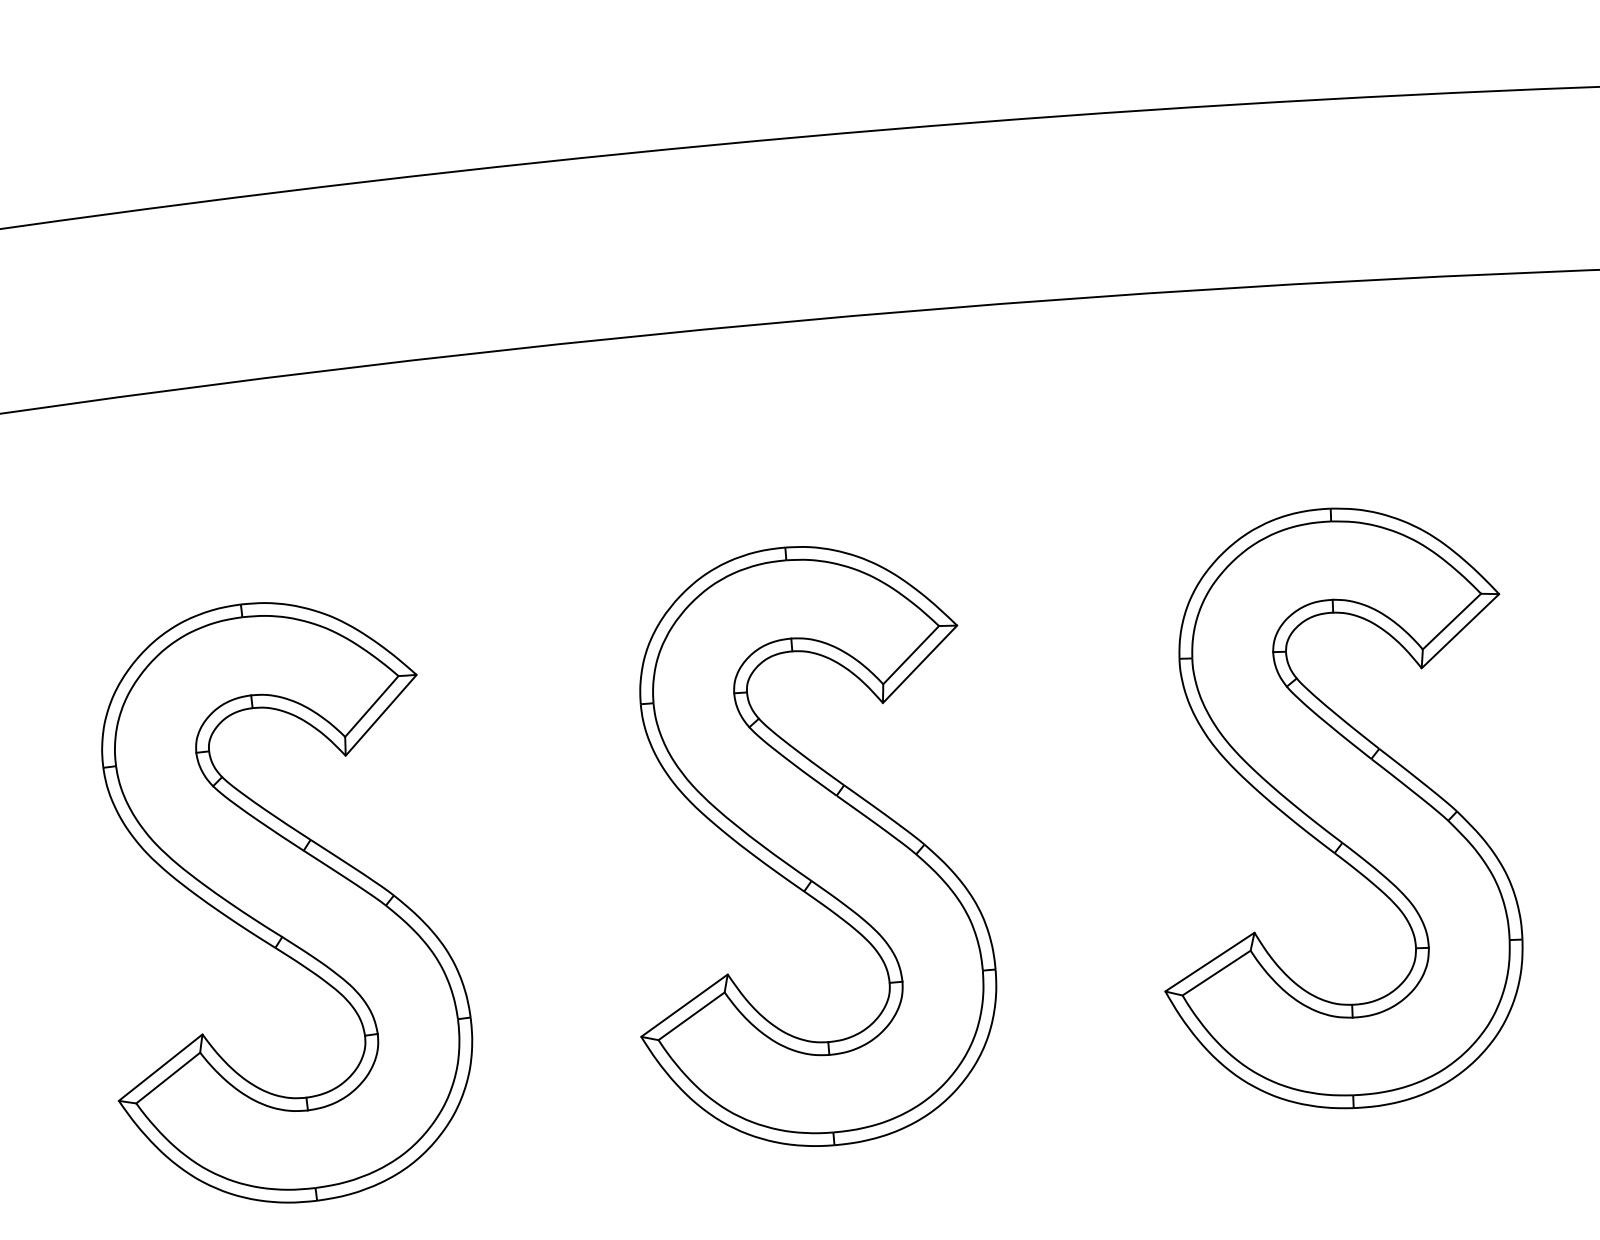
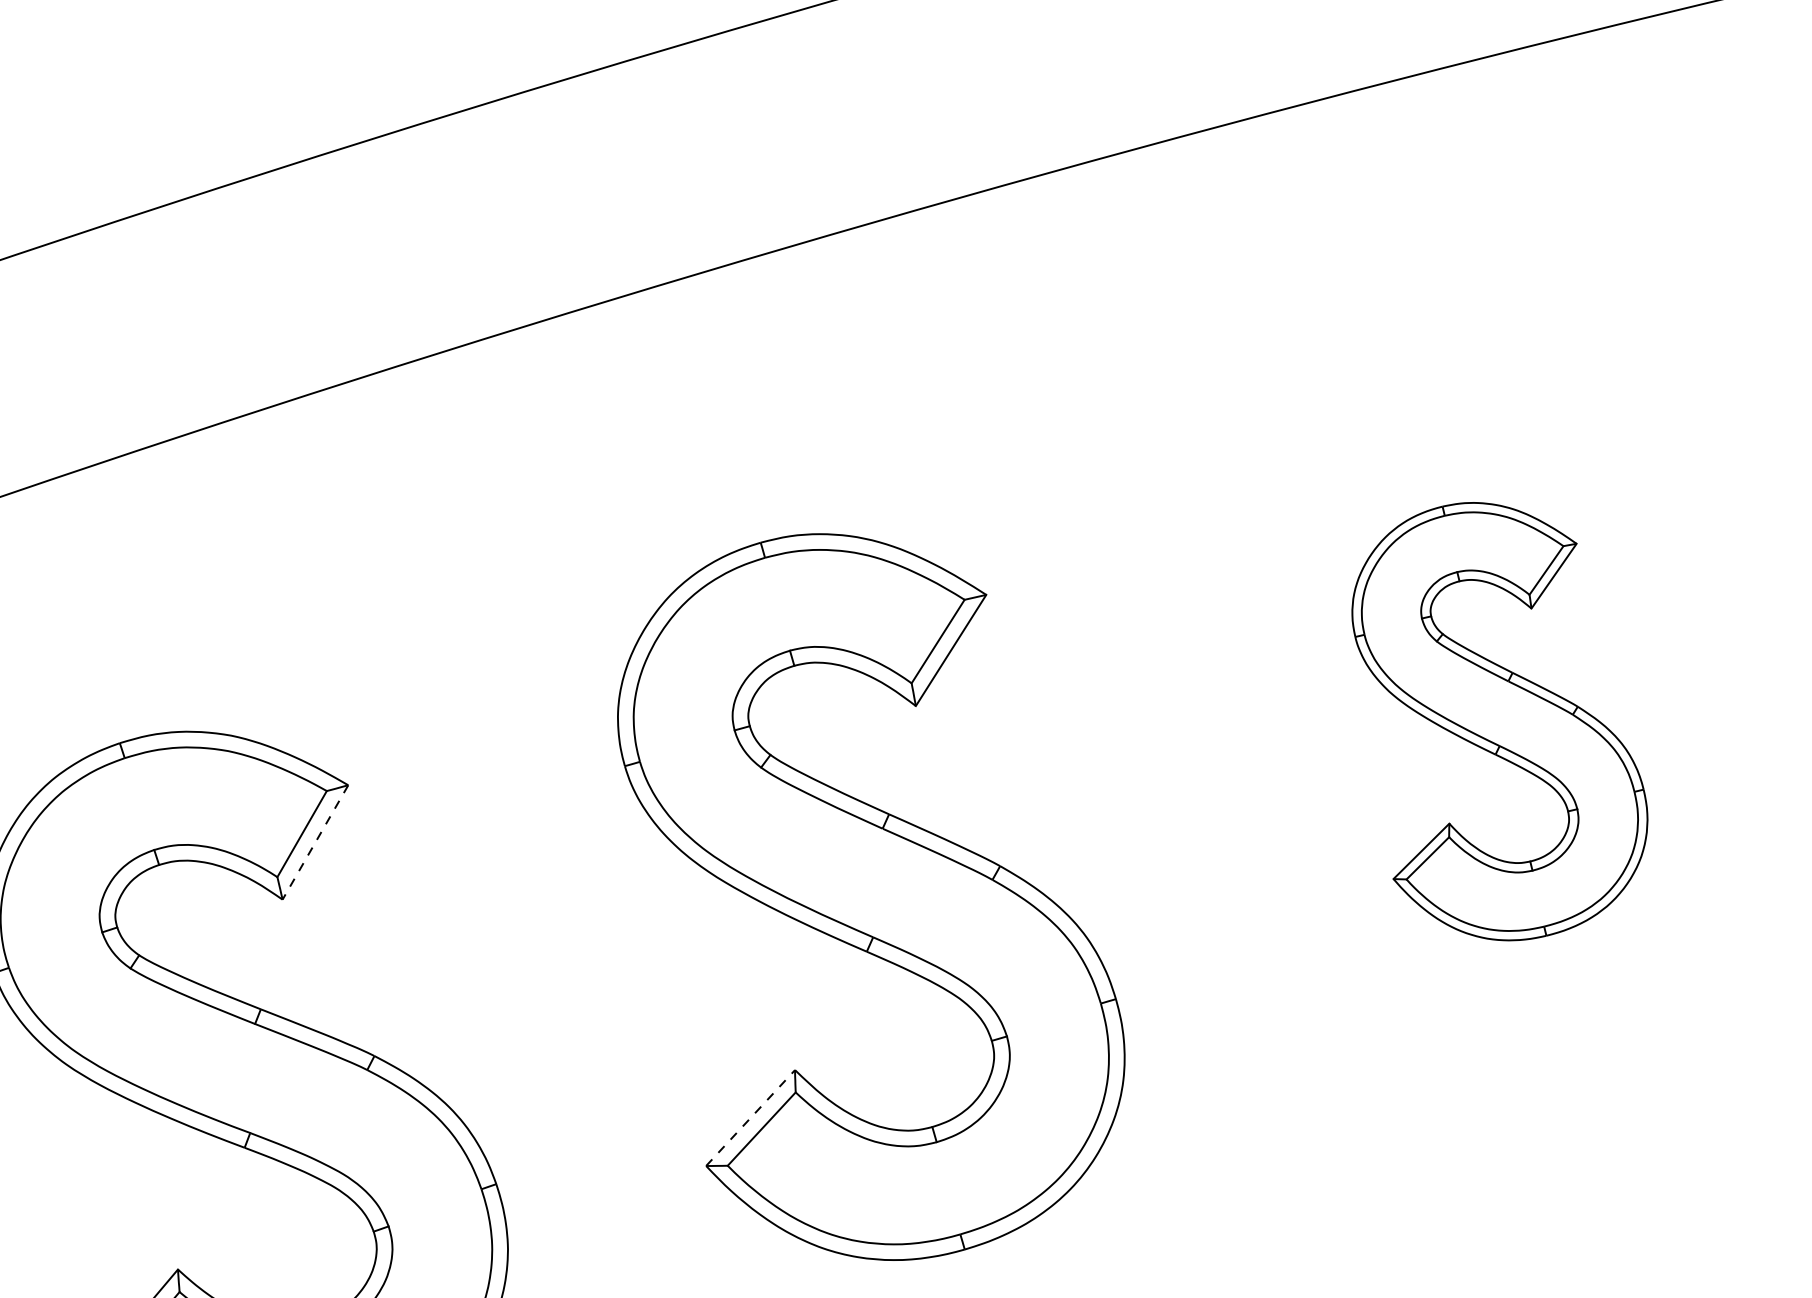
line: (381, 715) -> (315, 842), solid -> dashed
part: (1343, 808) -> (1495, 721), size x0.6
line: (684, 1005) -> (750, 1117), solid -> dashed

